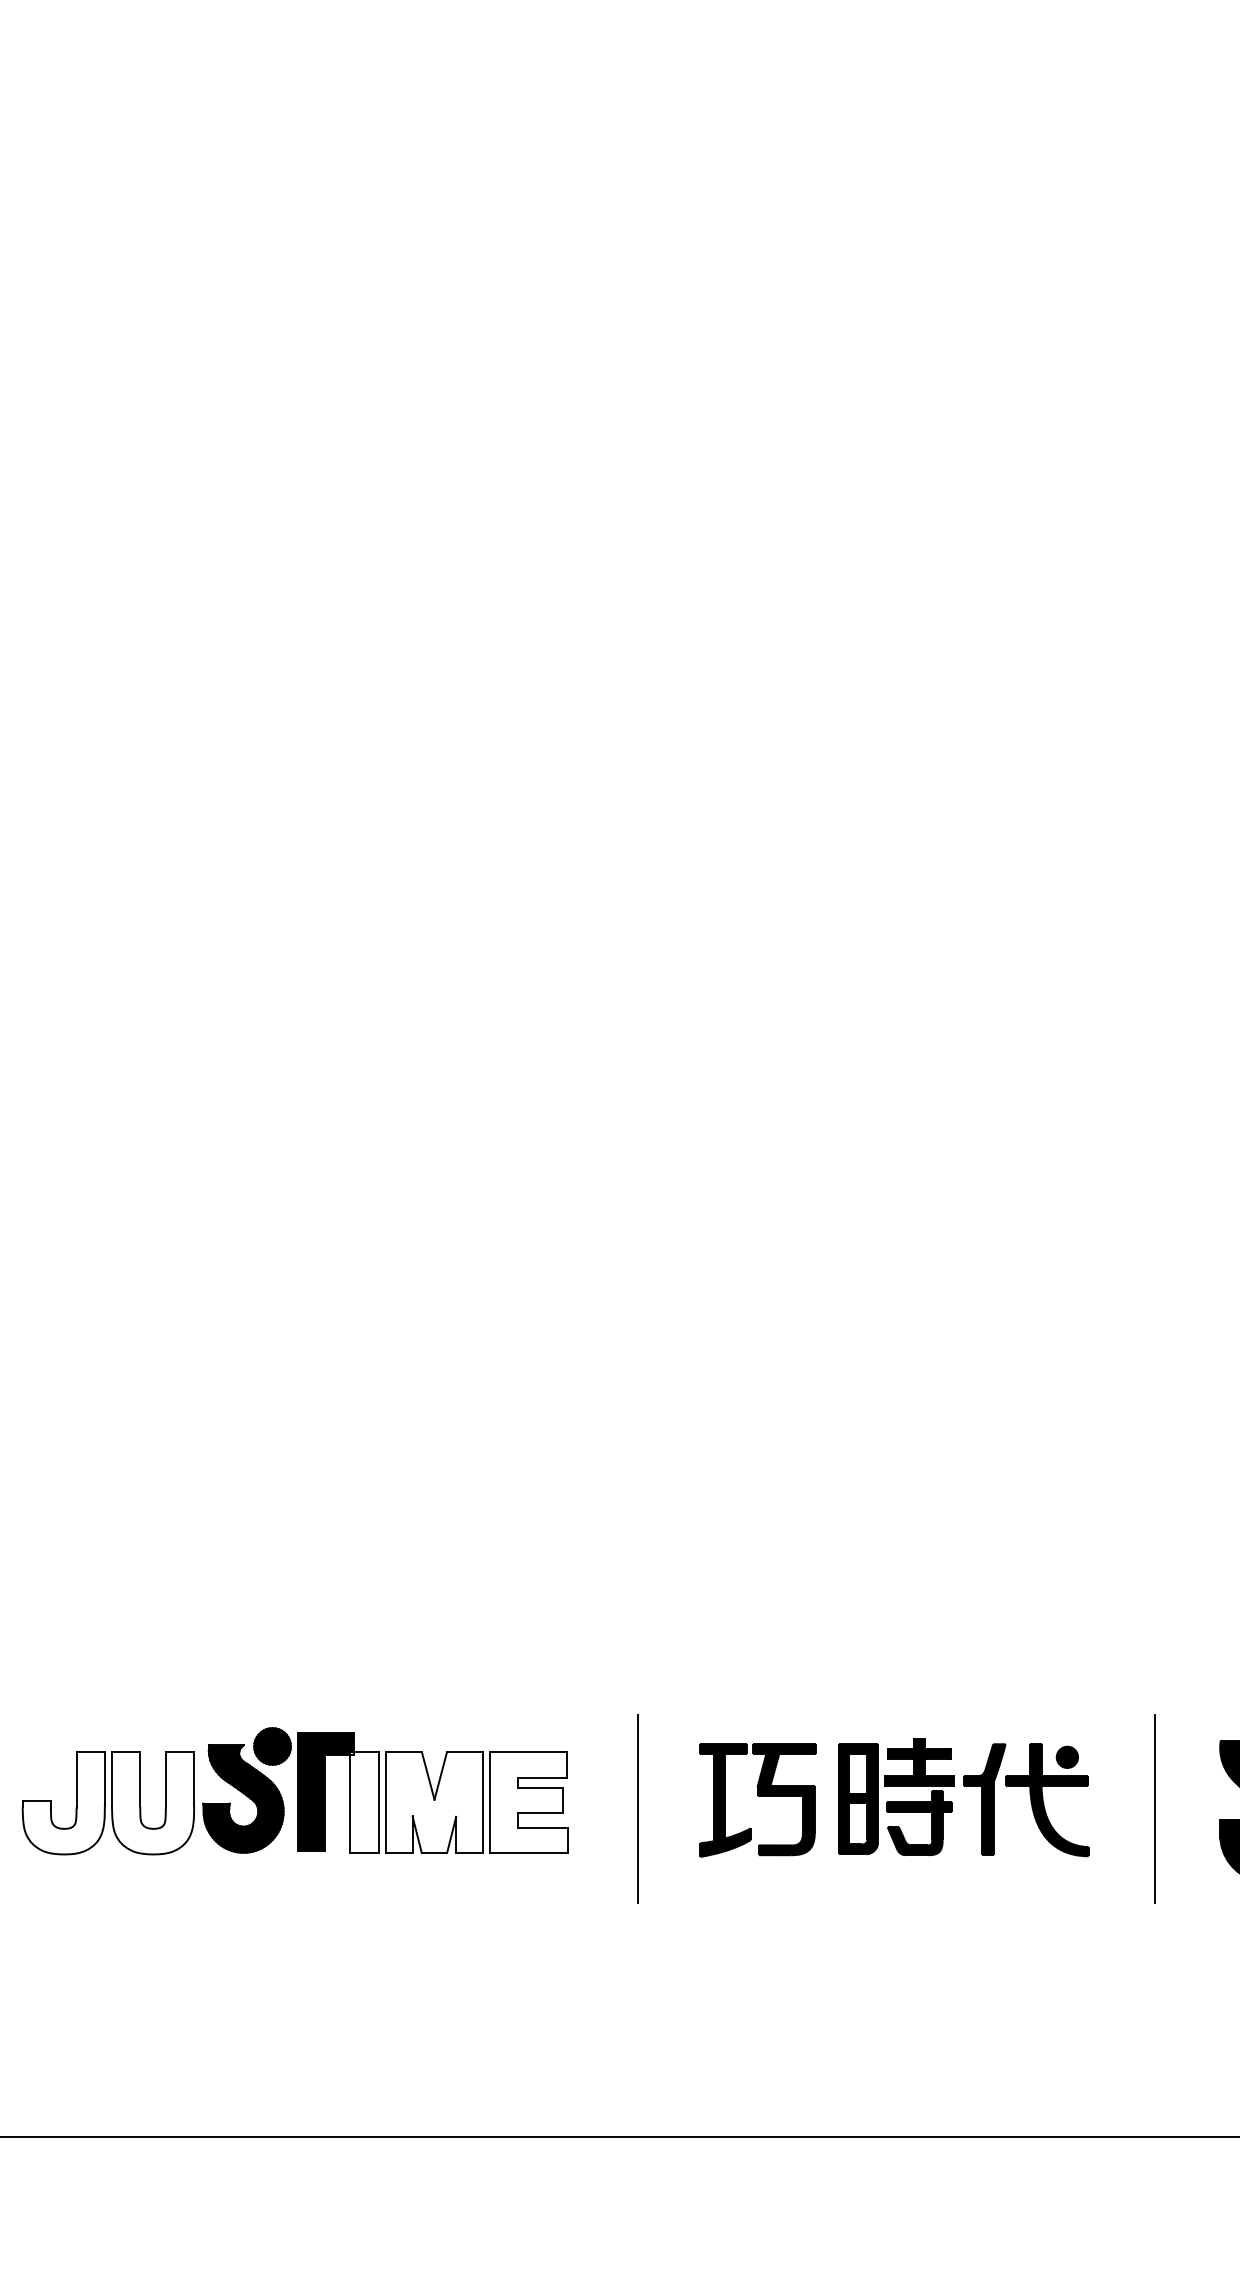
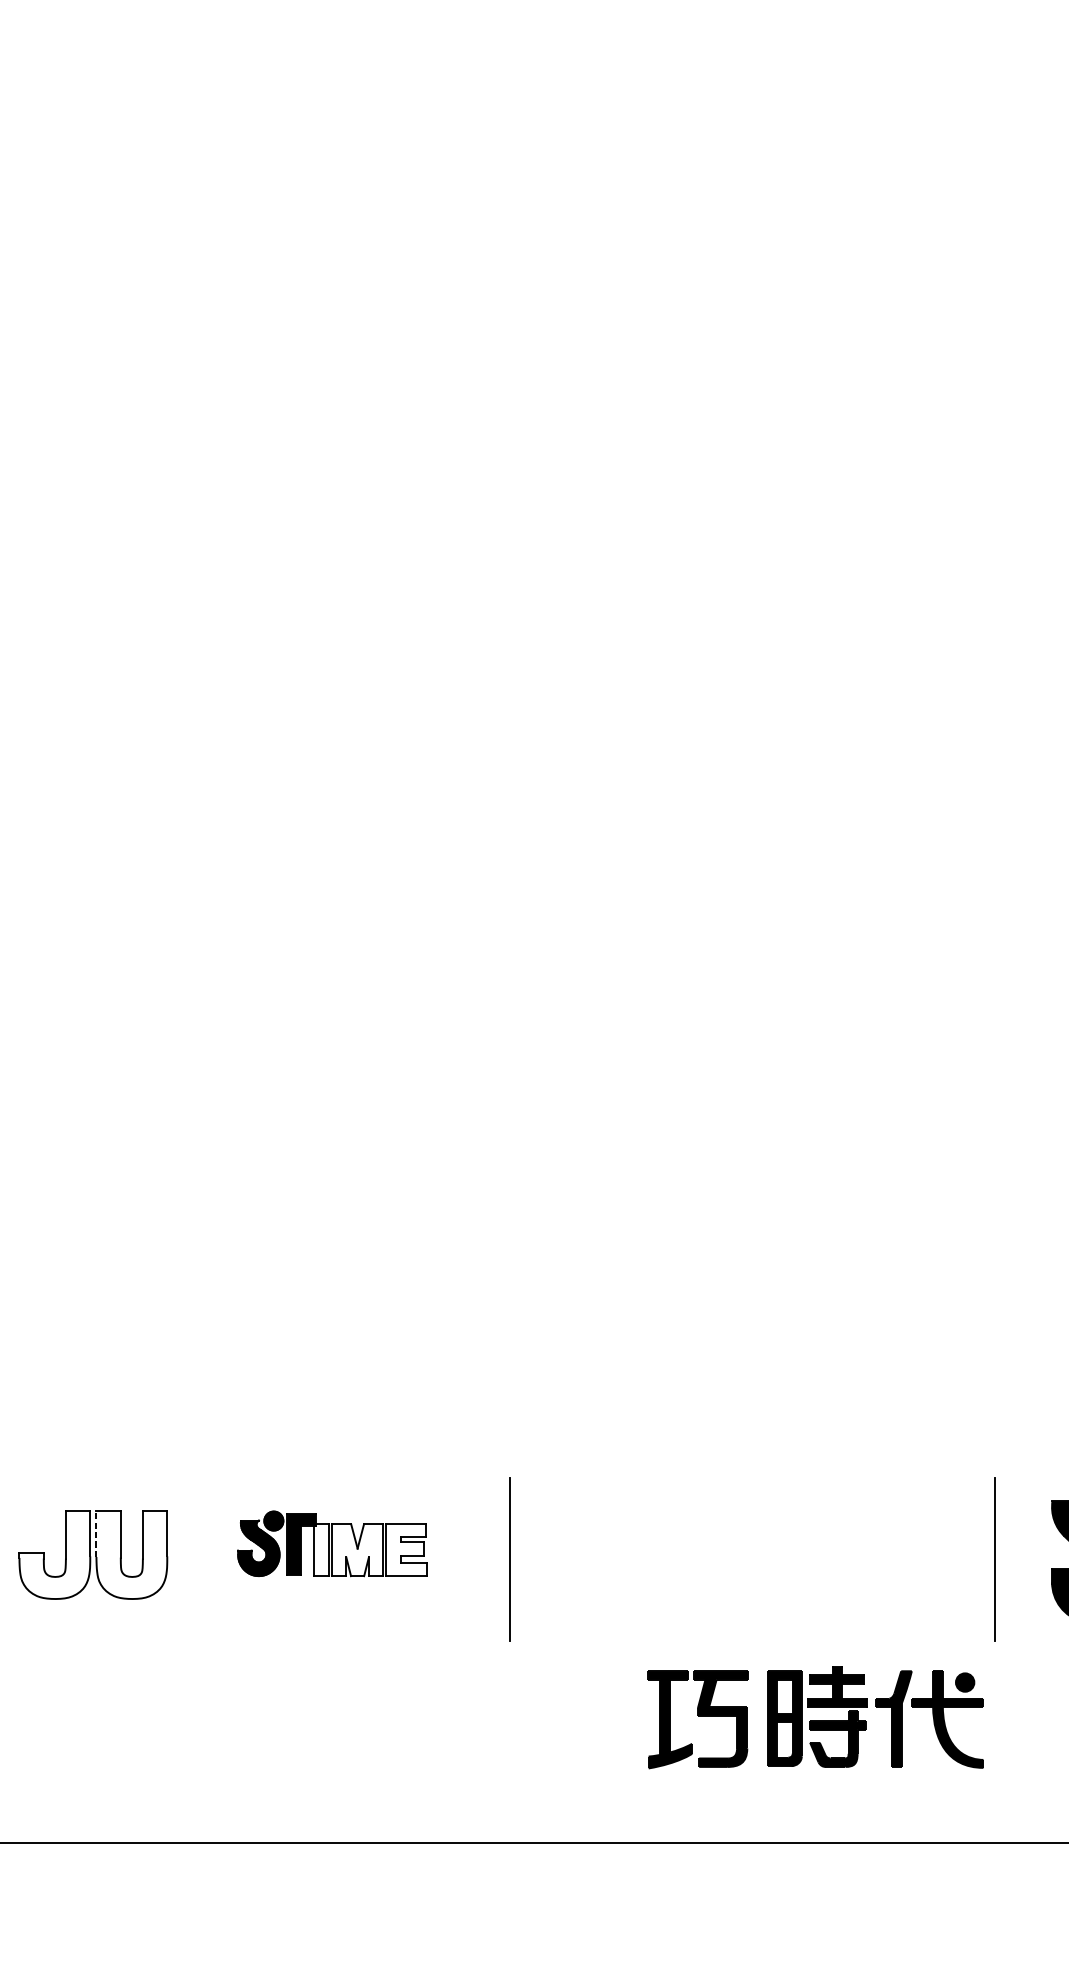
line: (111, 1779) -> (96, 1534), solid -> dashed
part: (385, 1790) -> (332, 1543), size x0.6
part: (894, 1797) -> (816, 1717), moved
line: (637, 1808) -> (509, 1559), moved

